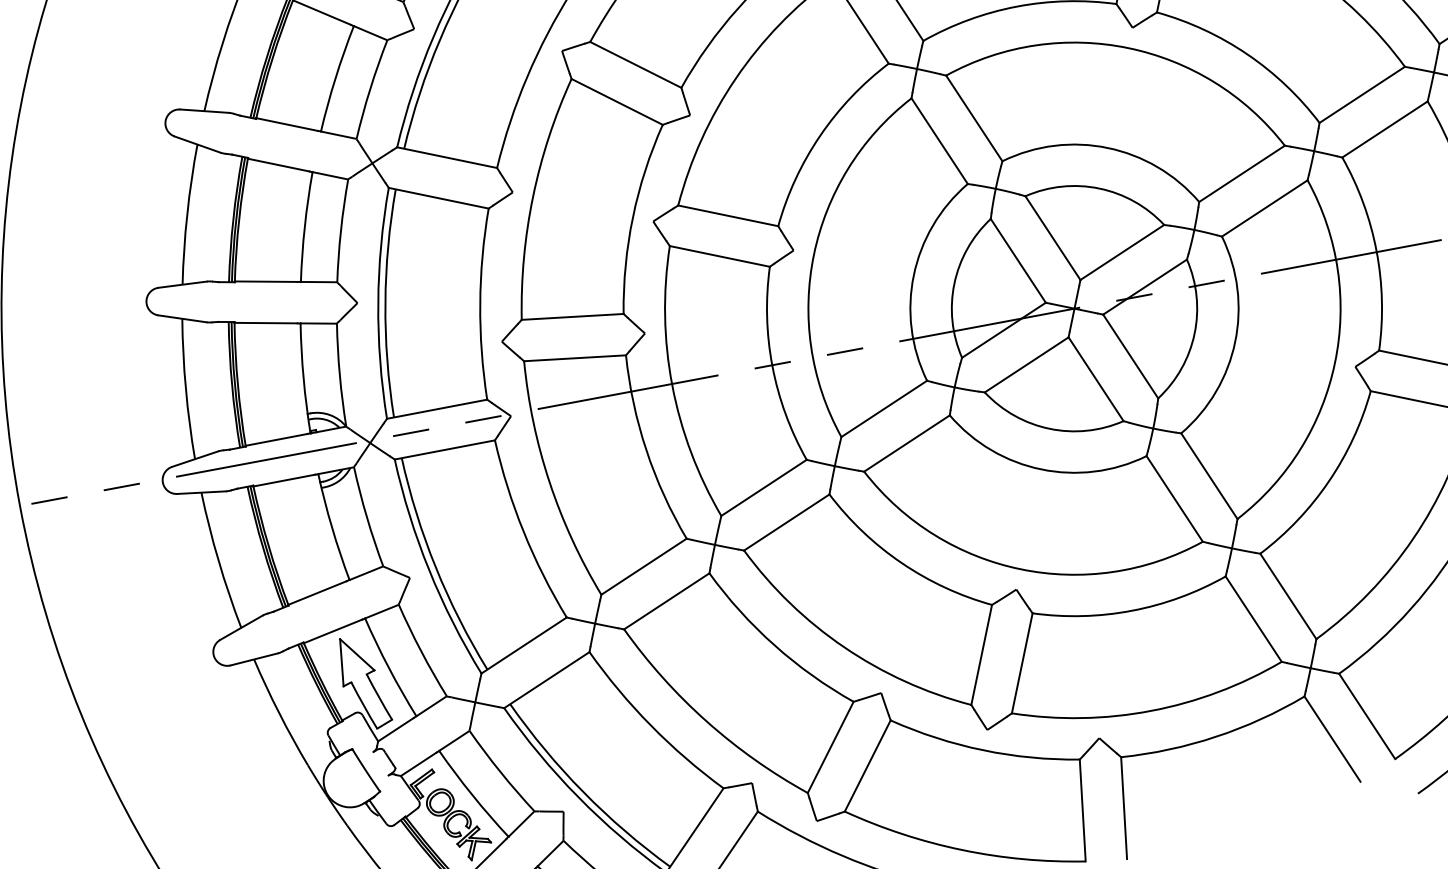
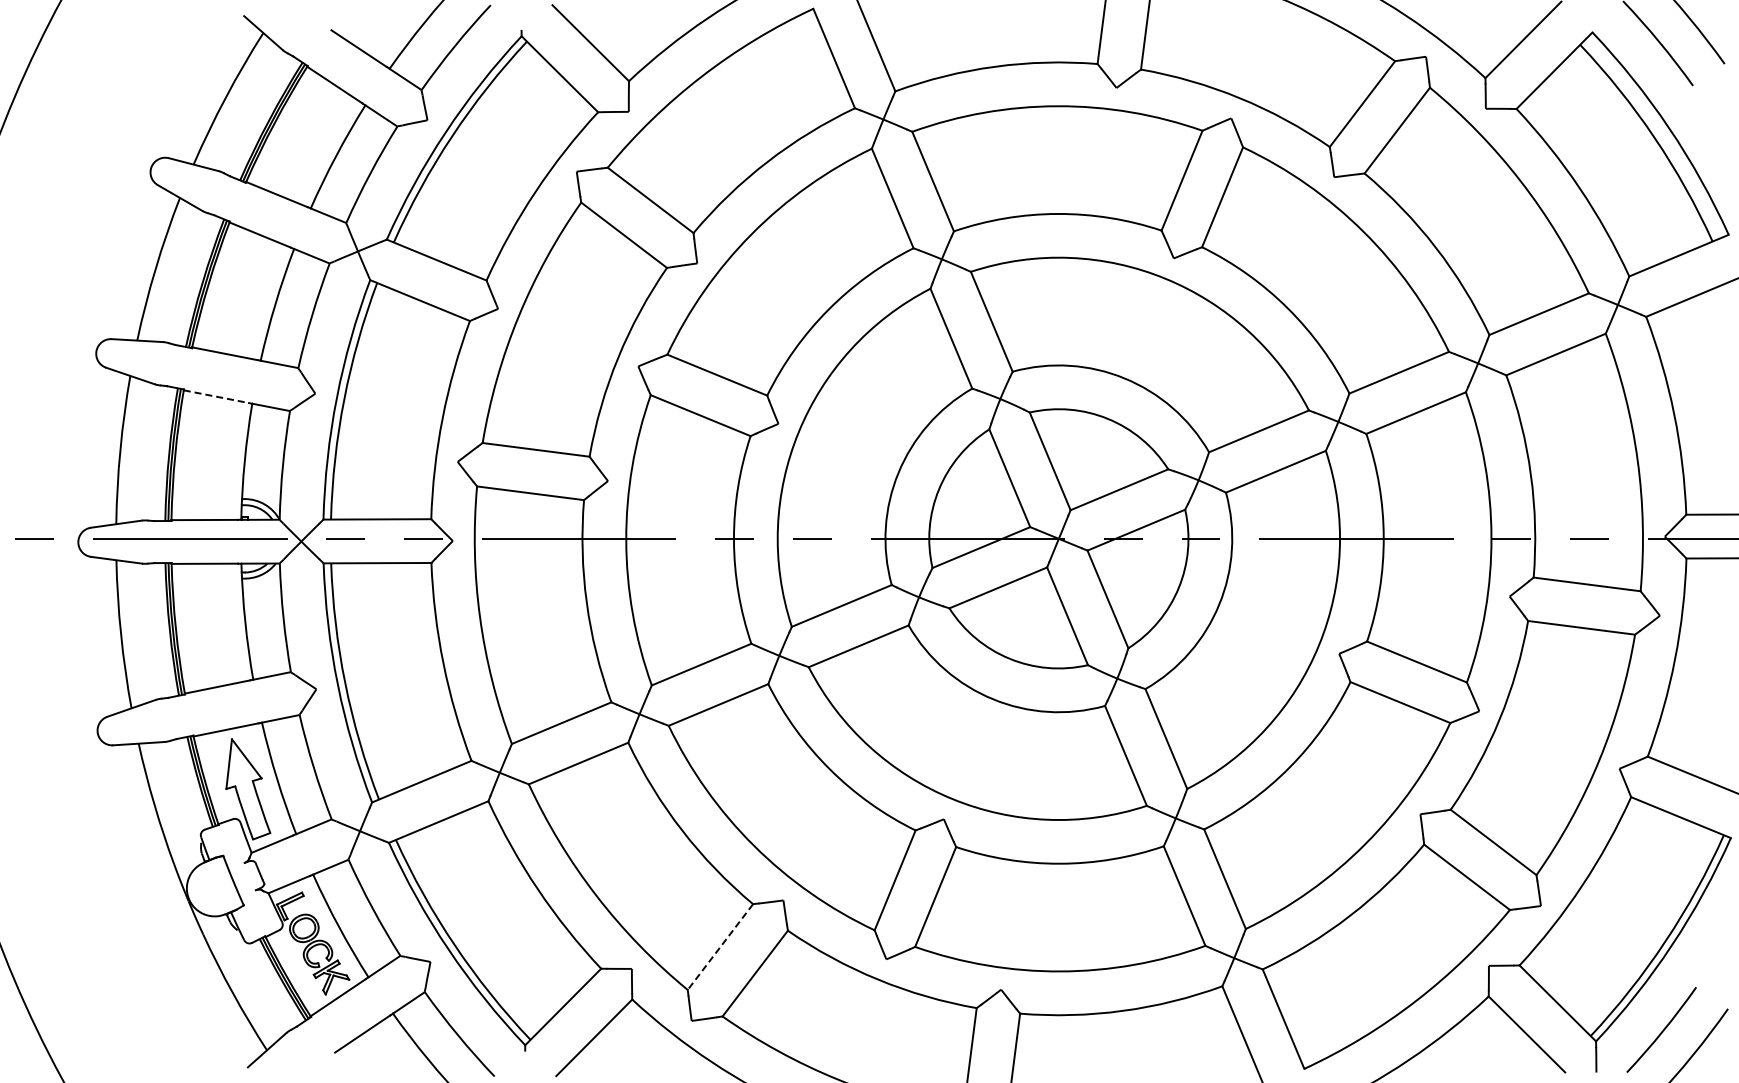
line: (266, 322) -> (216, 396), solid -> dashed
line: (830, 747) -> (720, 947), solid -> dashed

